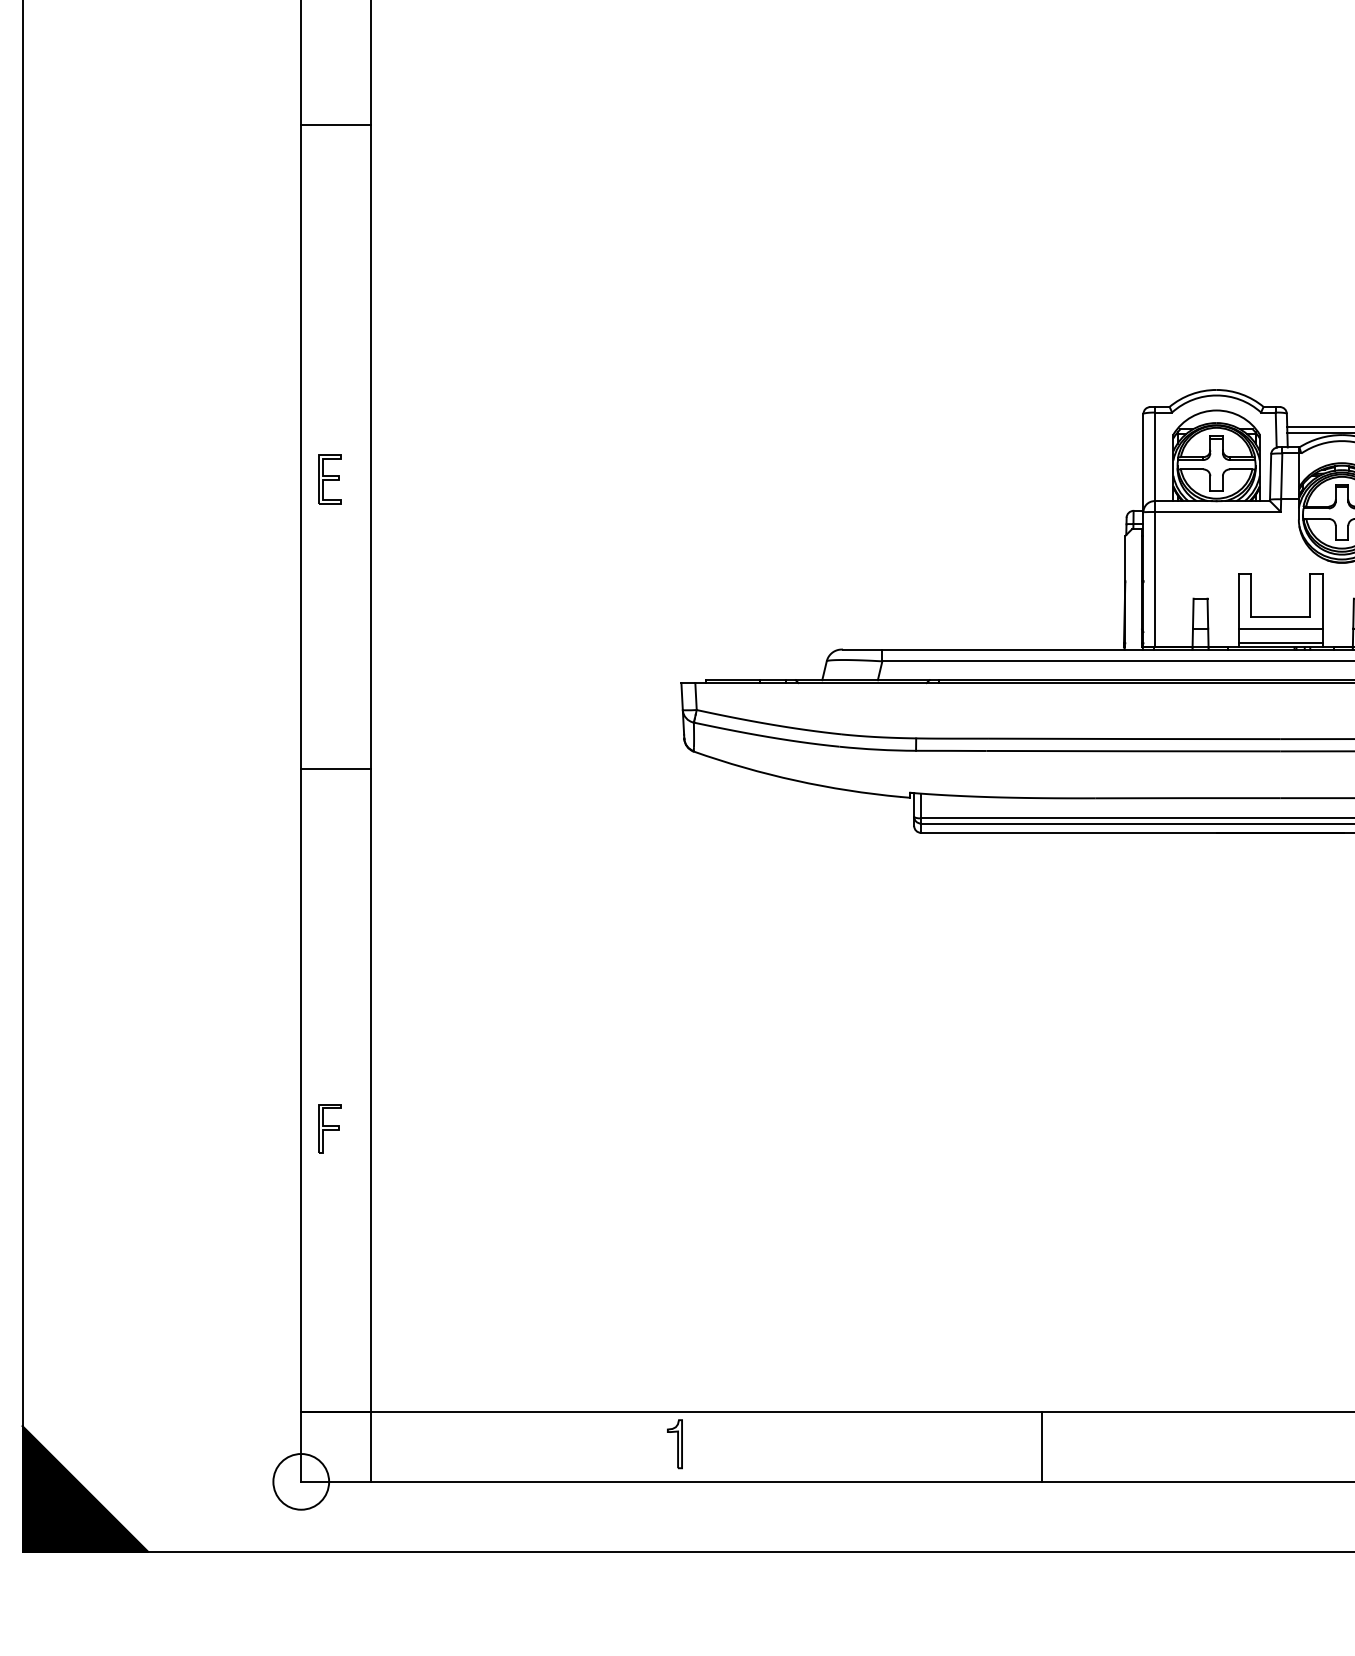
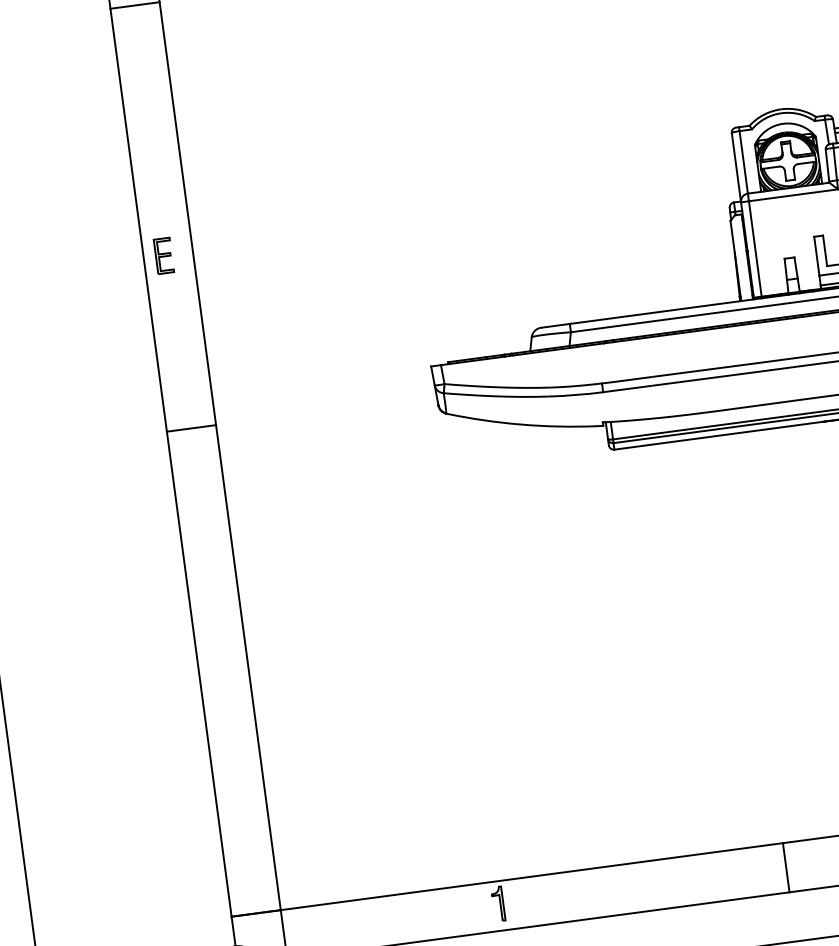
line: (335, 768) -> (191, 428), moved
part: (329, 1128) -> (224, 713), removed
line: (1041, 1446) -> (786, 867), moved

